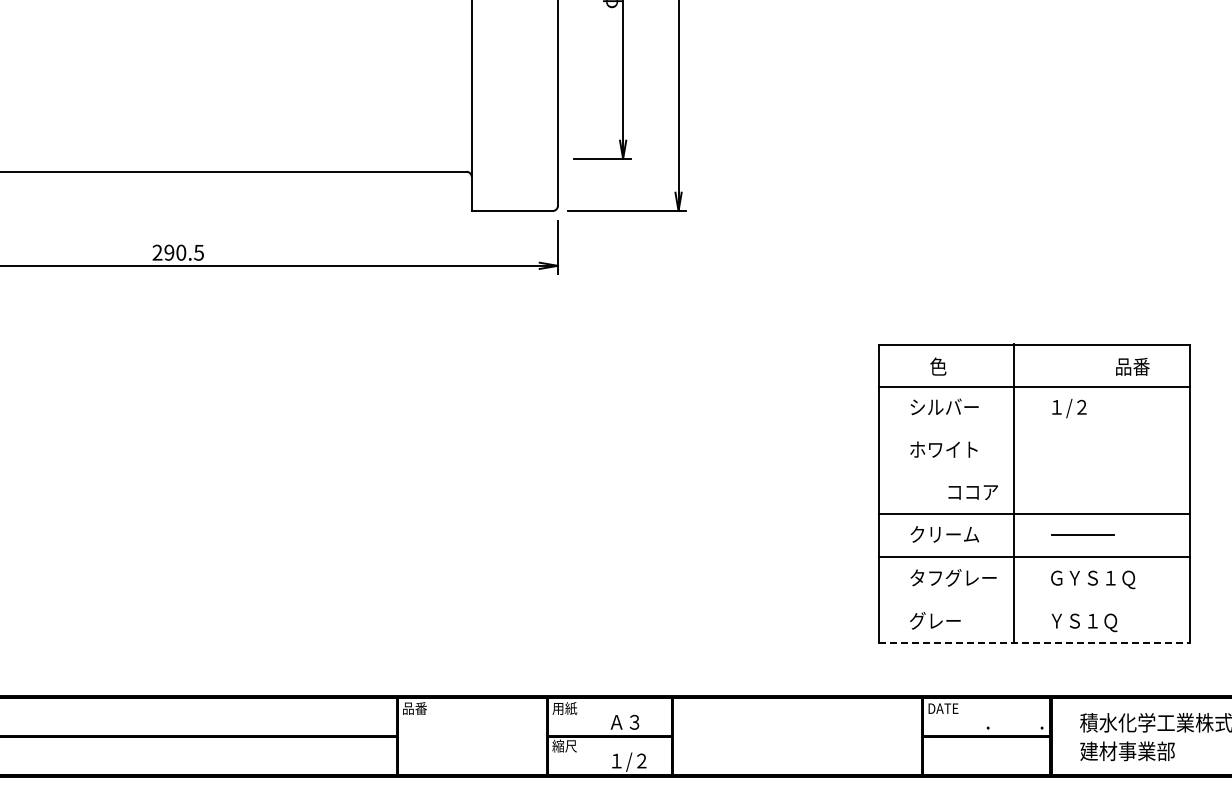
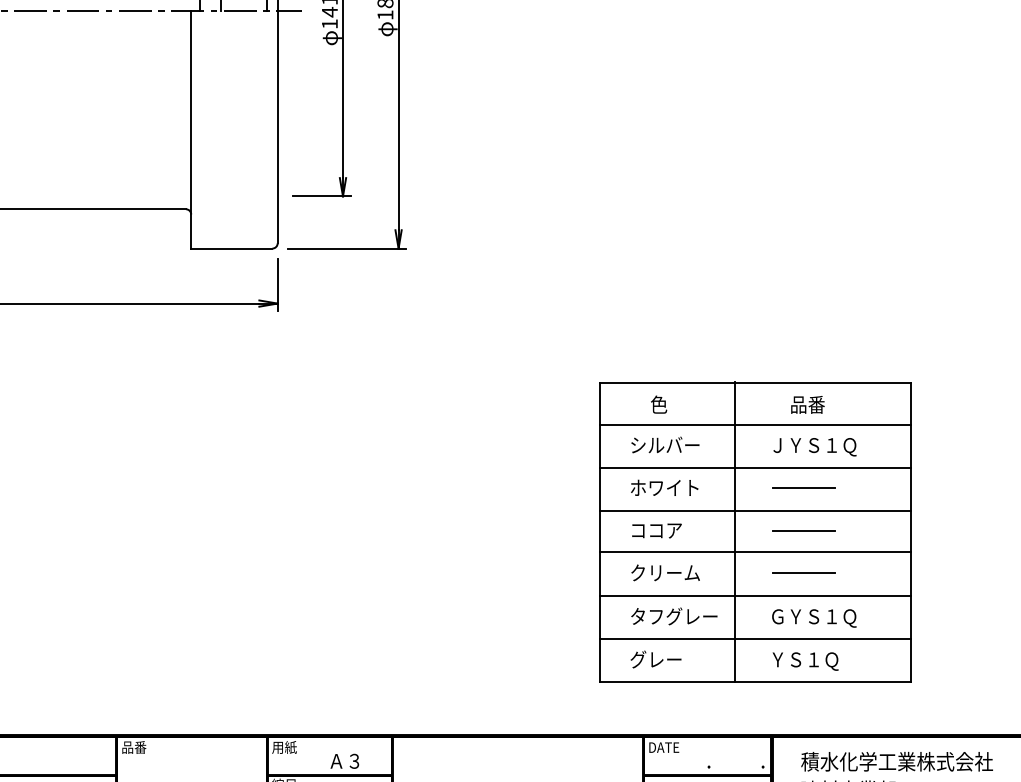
text: (1132, 366) -> (807, 404), moved
text: (1093, 408) -> (814, 446), １/２ -> ＪＹＳ１Ｑ
line: (1034, 429) -> (755, 467), added
line: (1082, 449) -> (803, 487), added
line: (1034, 472) -> (755, 510), added
text: (972, 492) -> (656, 530), moved
line: (1082, 492) -> (803, 530), added
line: (1034, 600) -> (755, 639), added
line: (1034, 643) -> (755, 682), dashed -> solid

